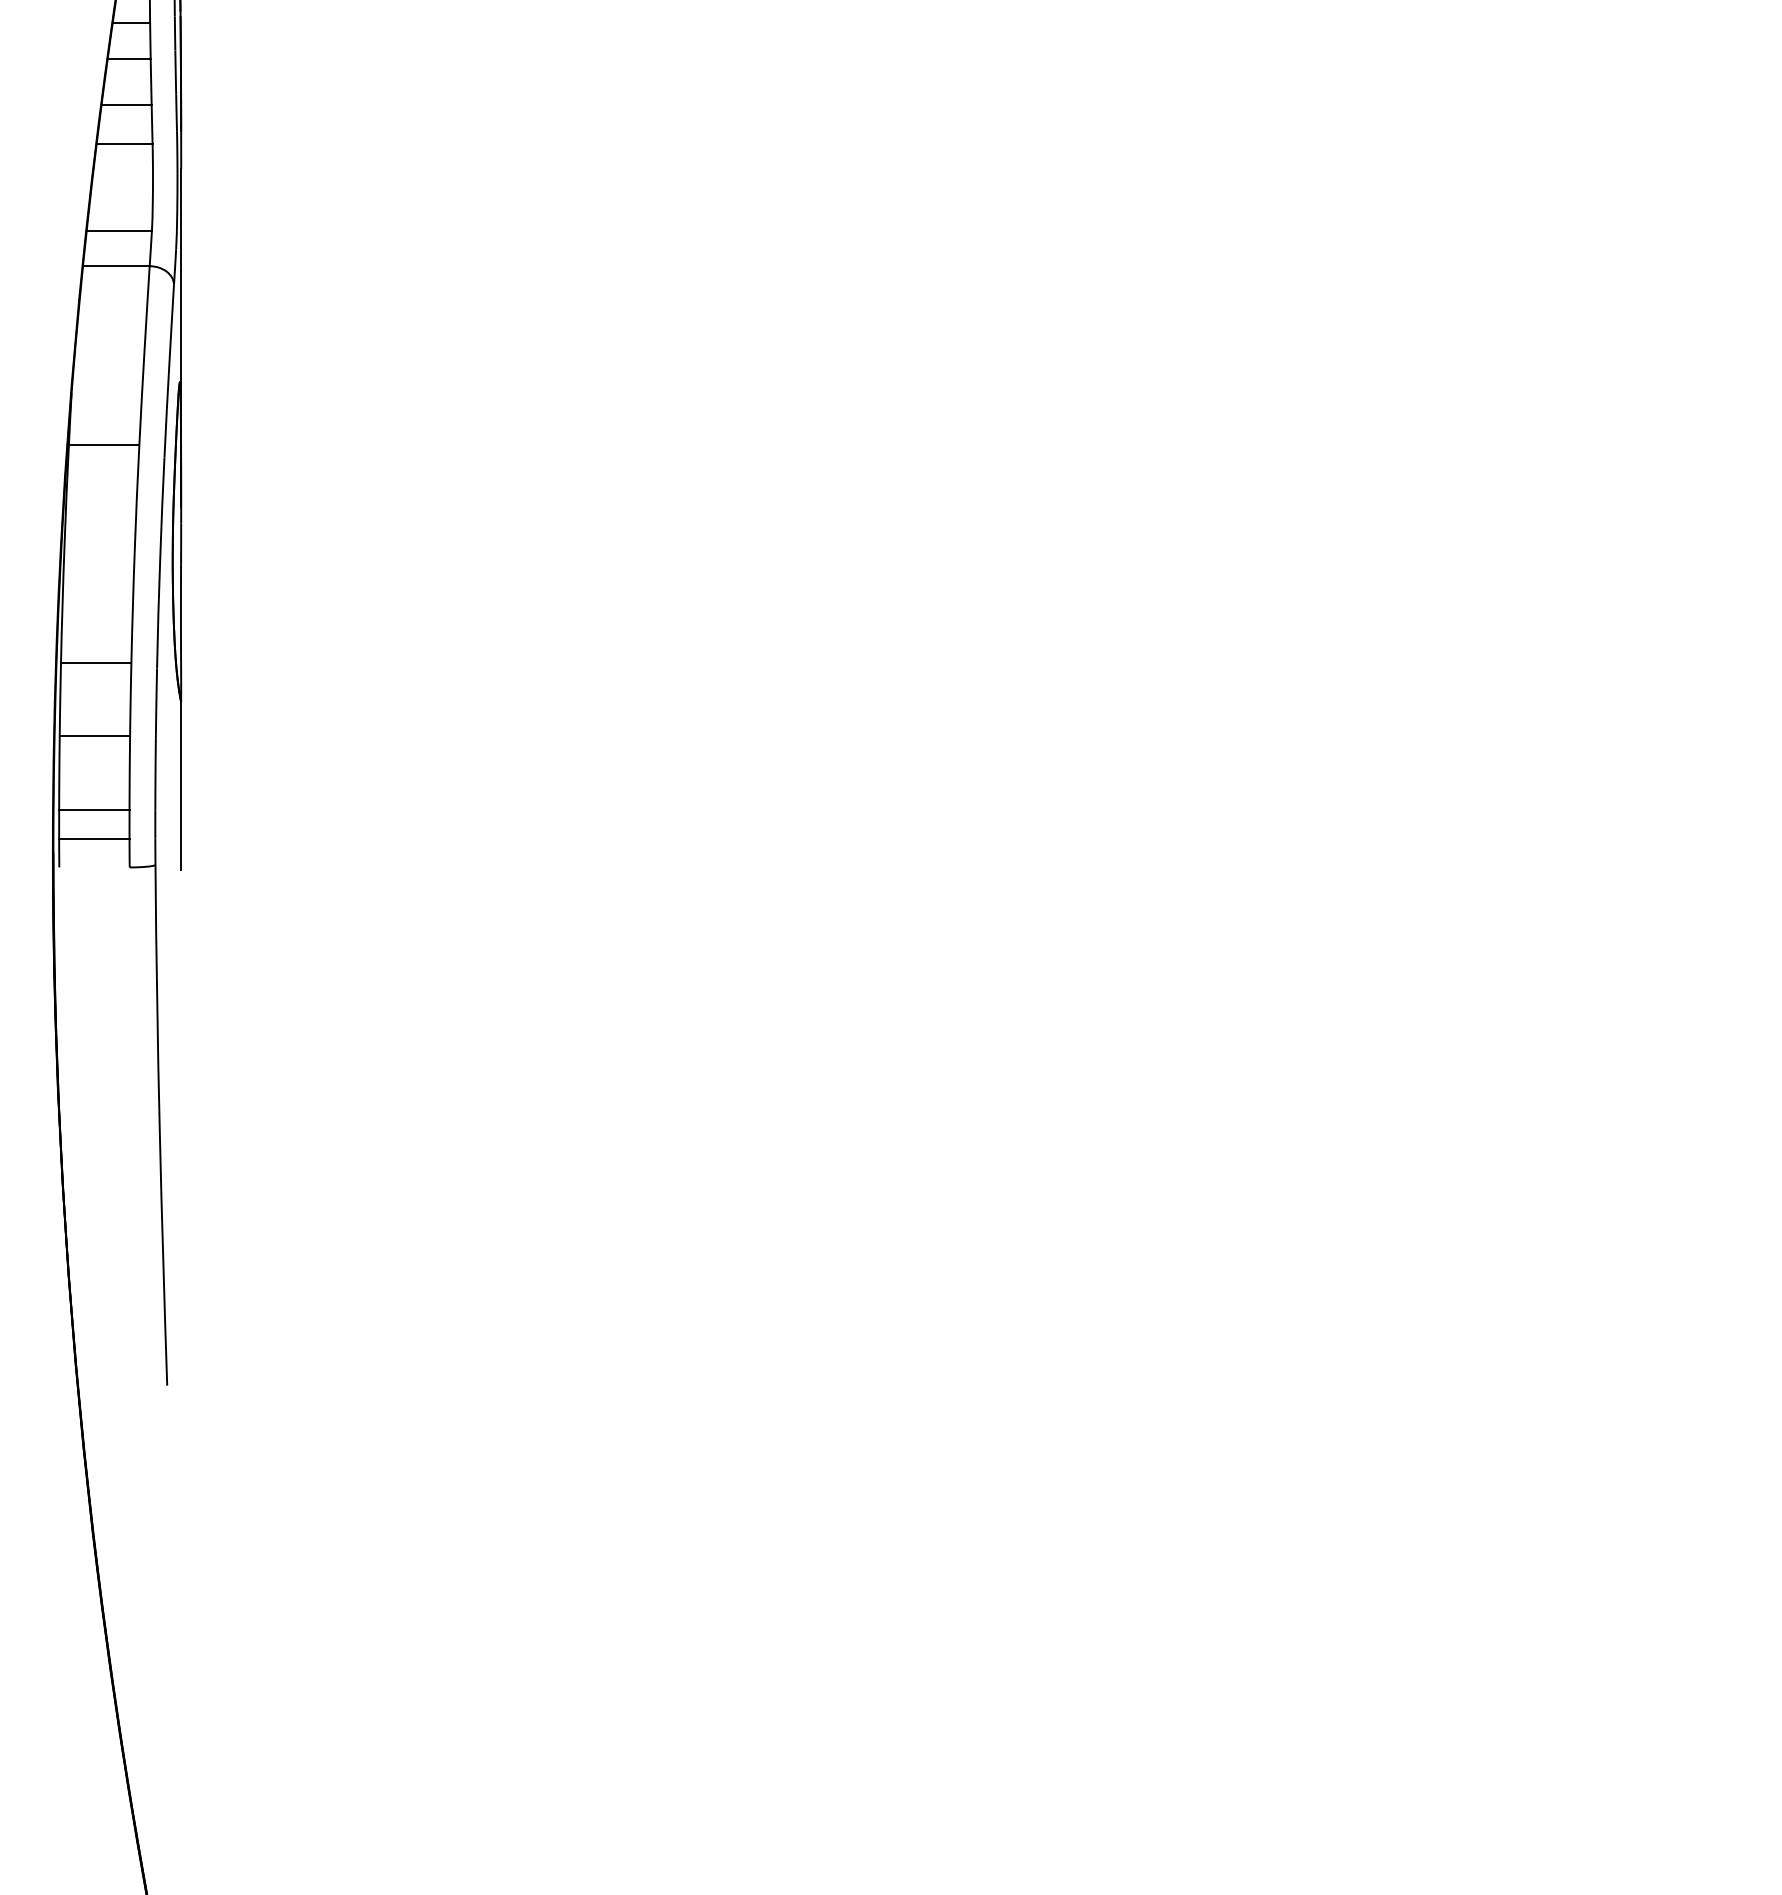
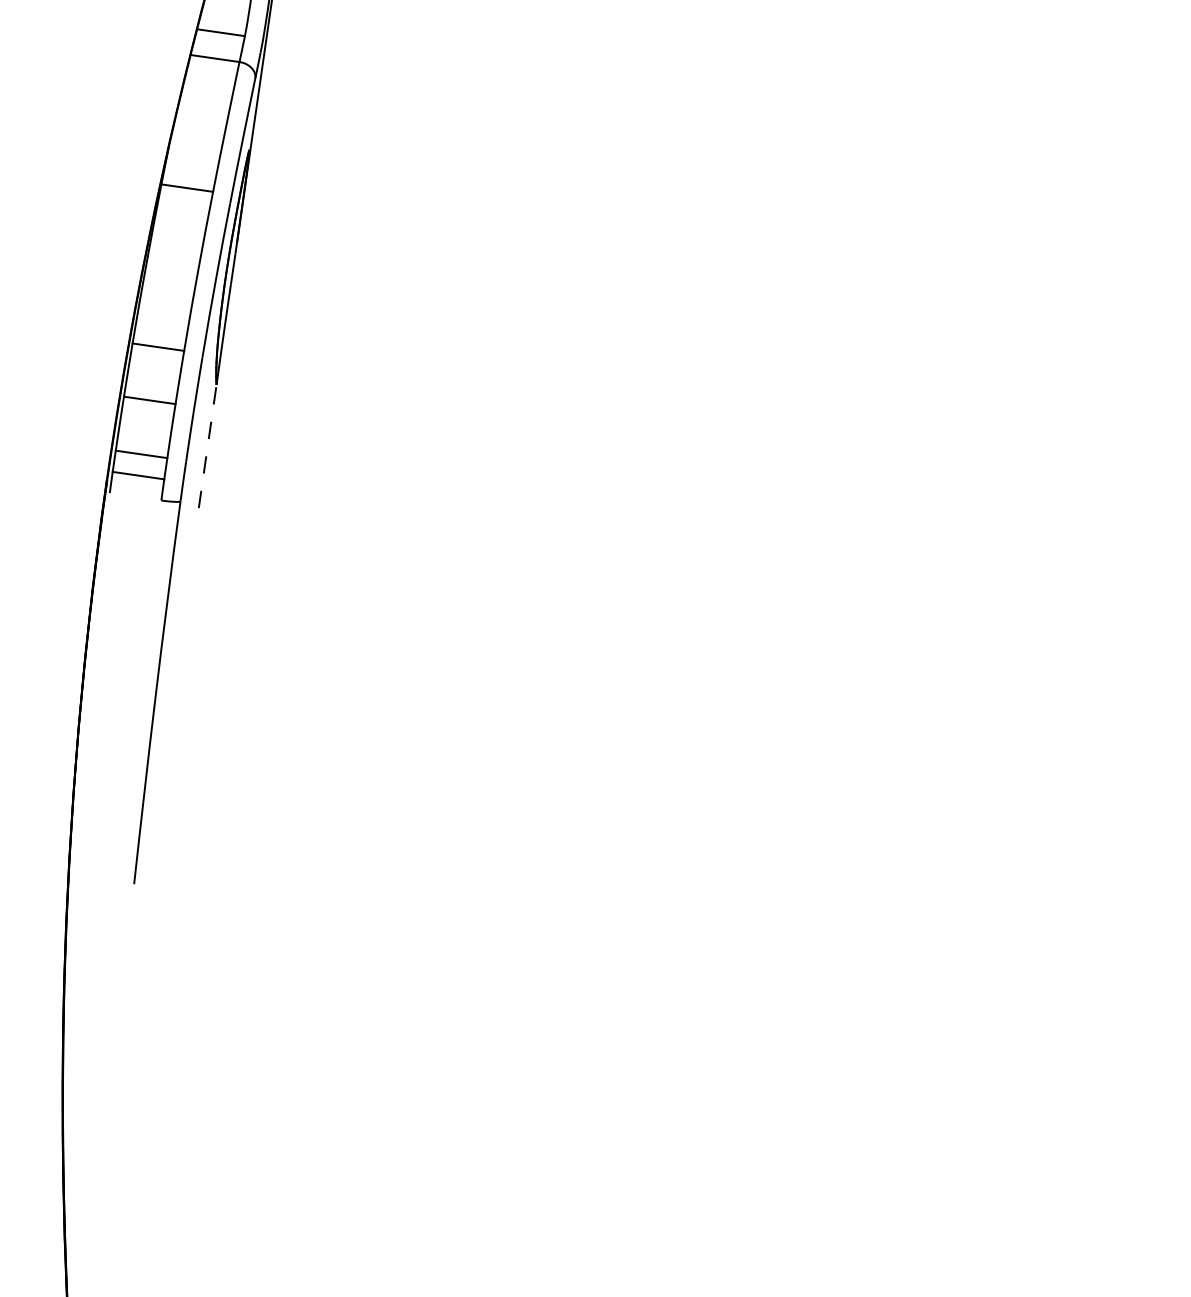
line: (181, 781) -> (208, 443), solid -> dashed

